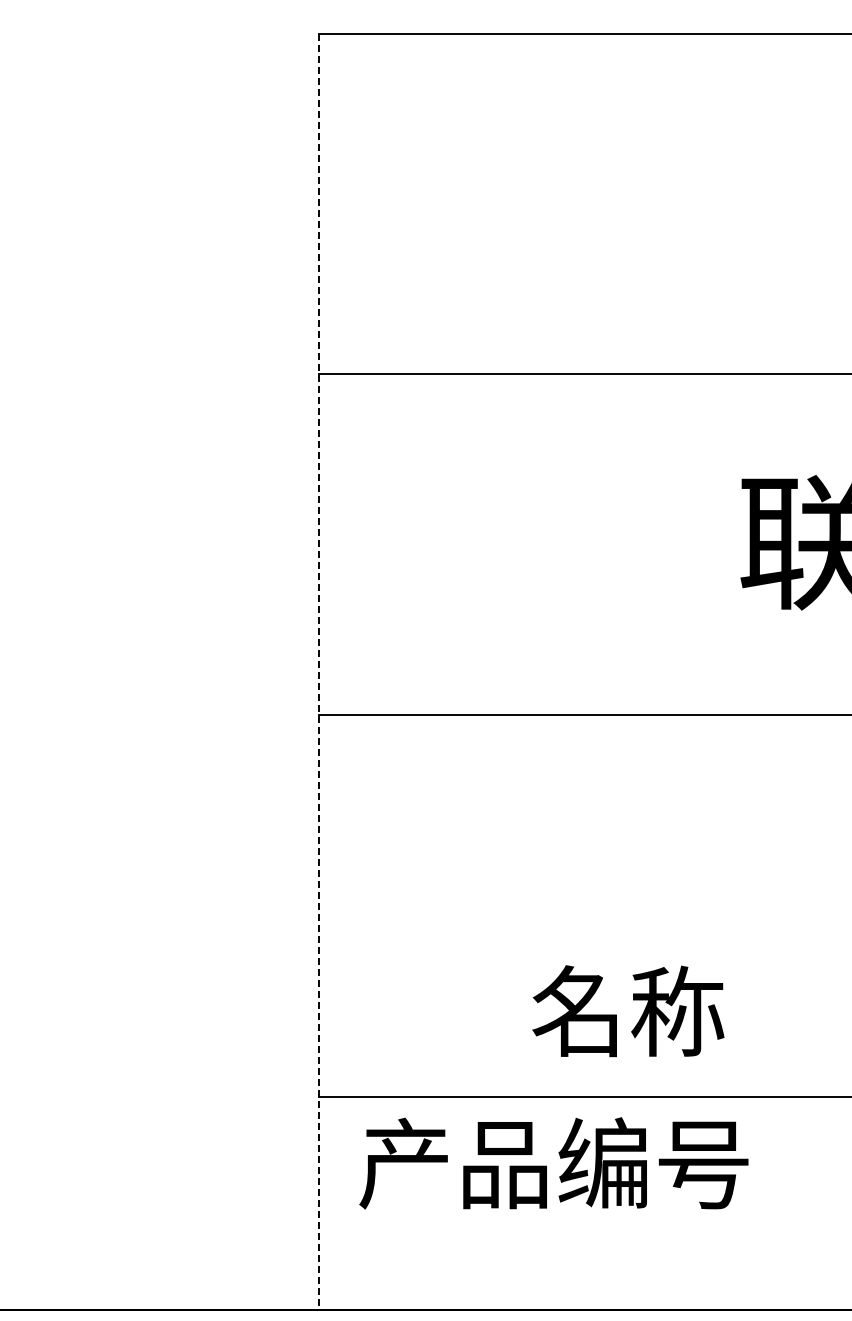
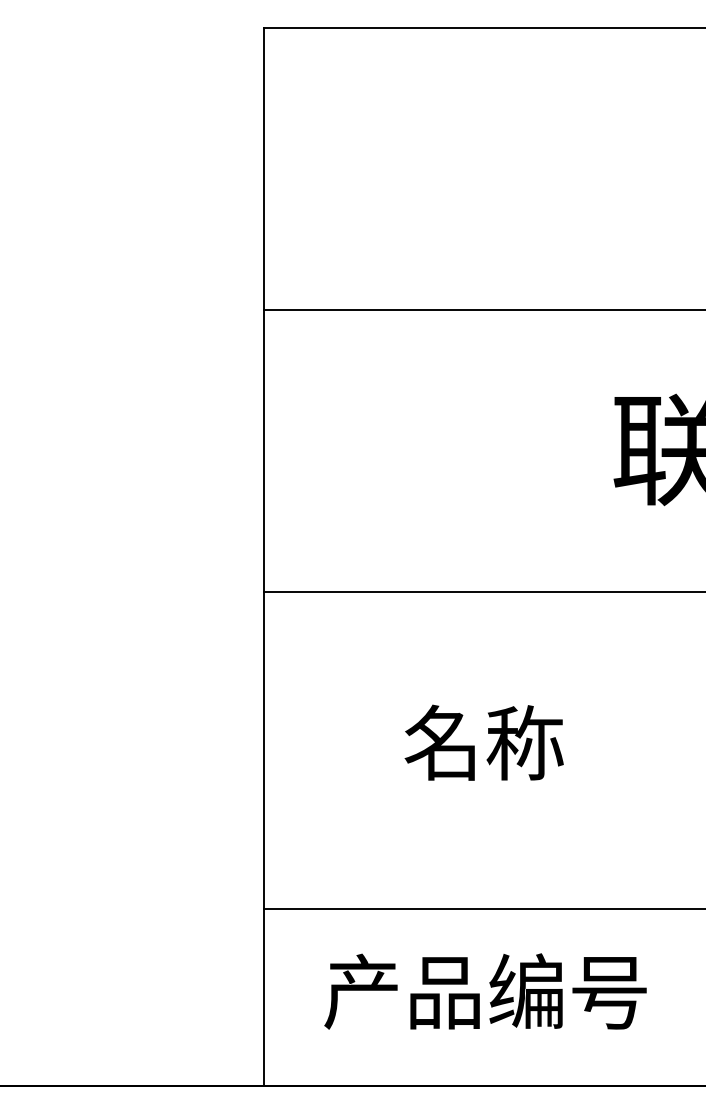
line: (318, 672) -> (263, 557), dashed -> solid
text: (628, 1011) -> (484, 743), moved
text: (553, 1163) -> (485, 991), moved

